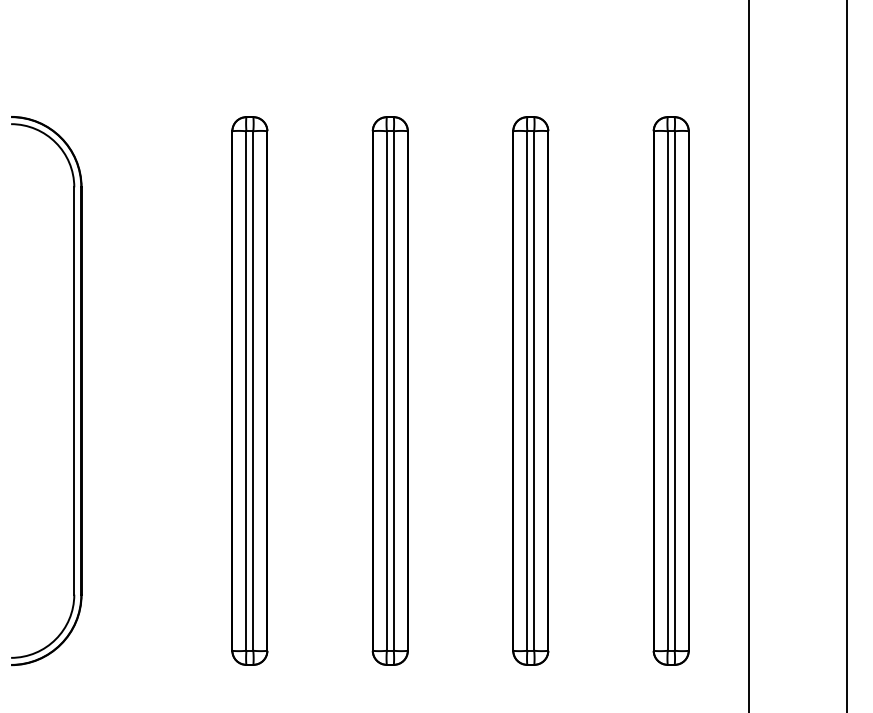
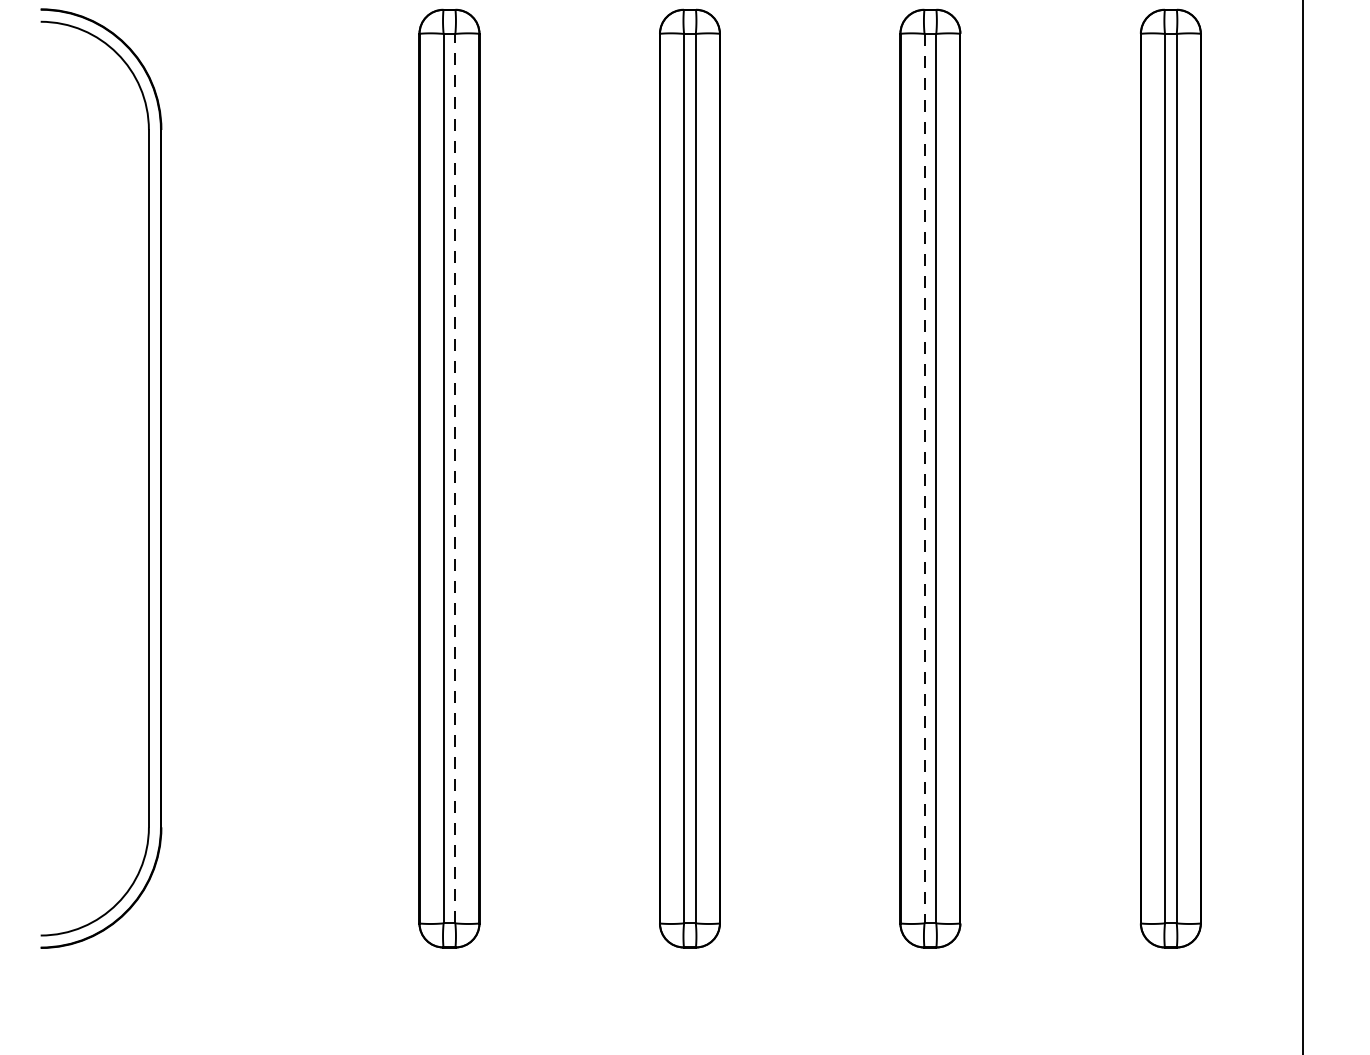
line: (253, 391) -> (455, 479), solid -> dashed
line: (527, 391) -> (924, 479), solid -> dashed

